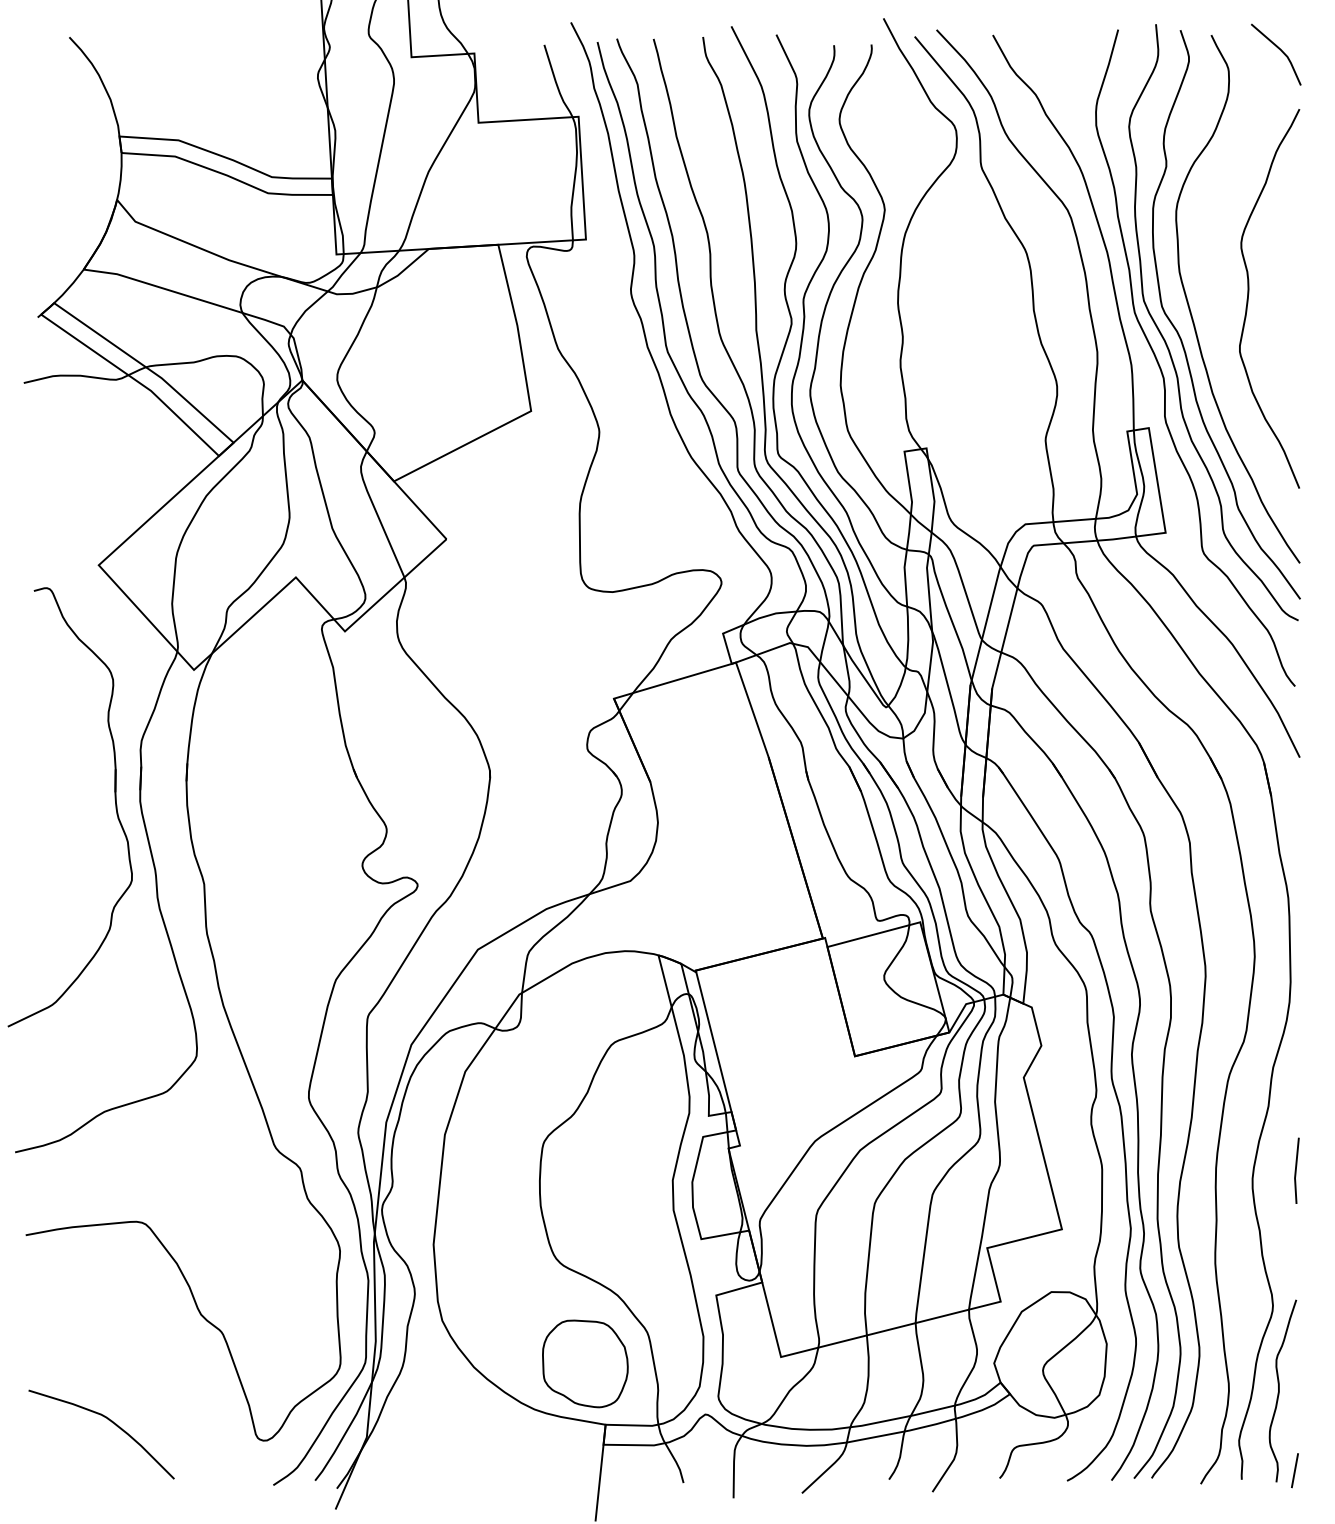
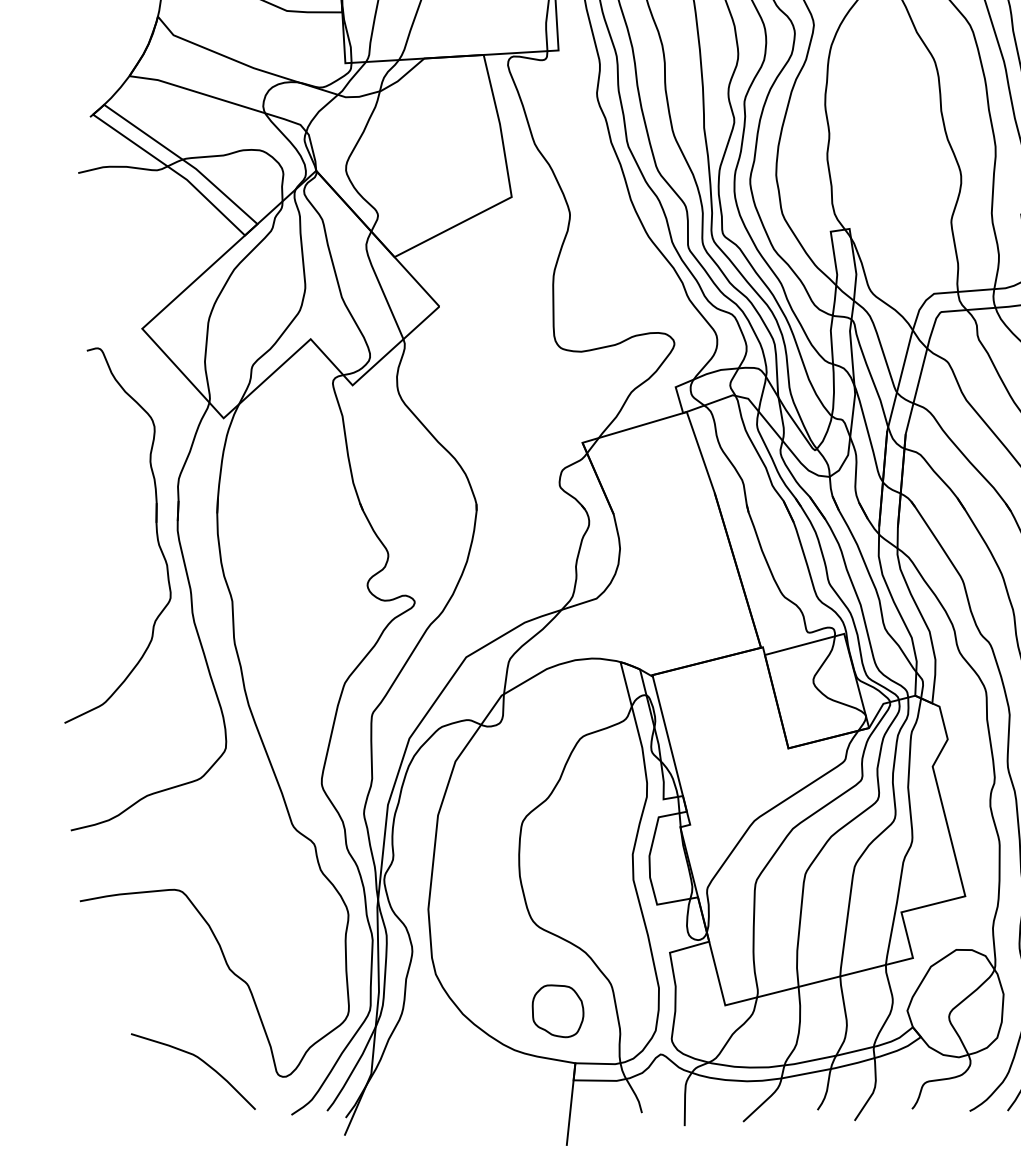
part: (585, 1363) -> (558, 1010), size x0.7
curve: (112, 1423) -> (202, 1062), moved

